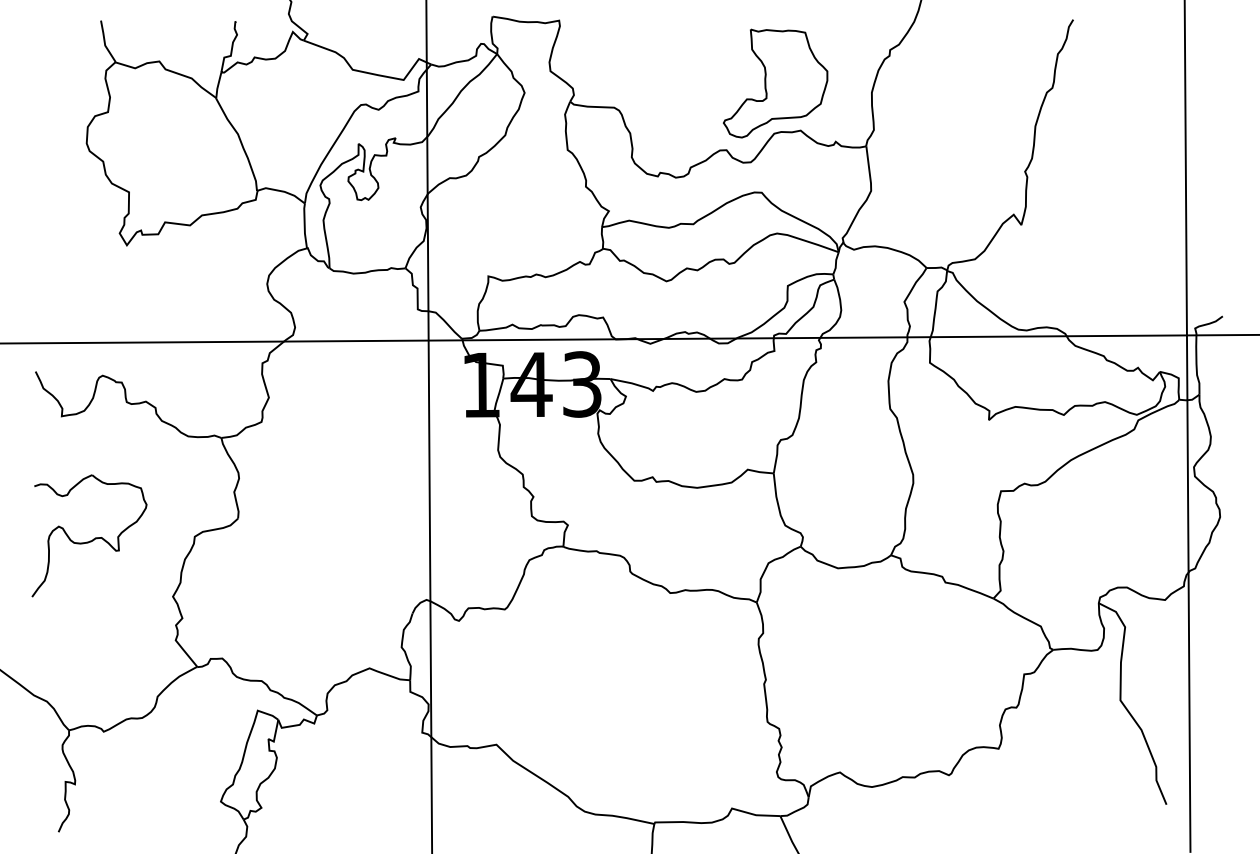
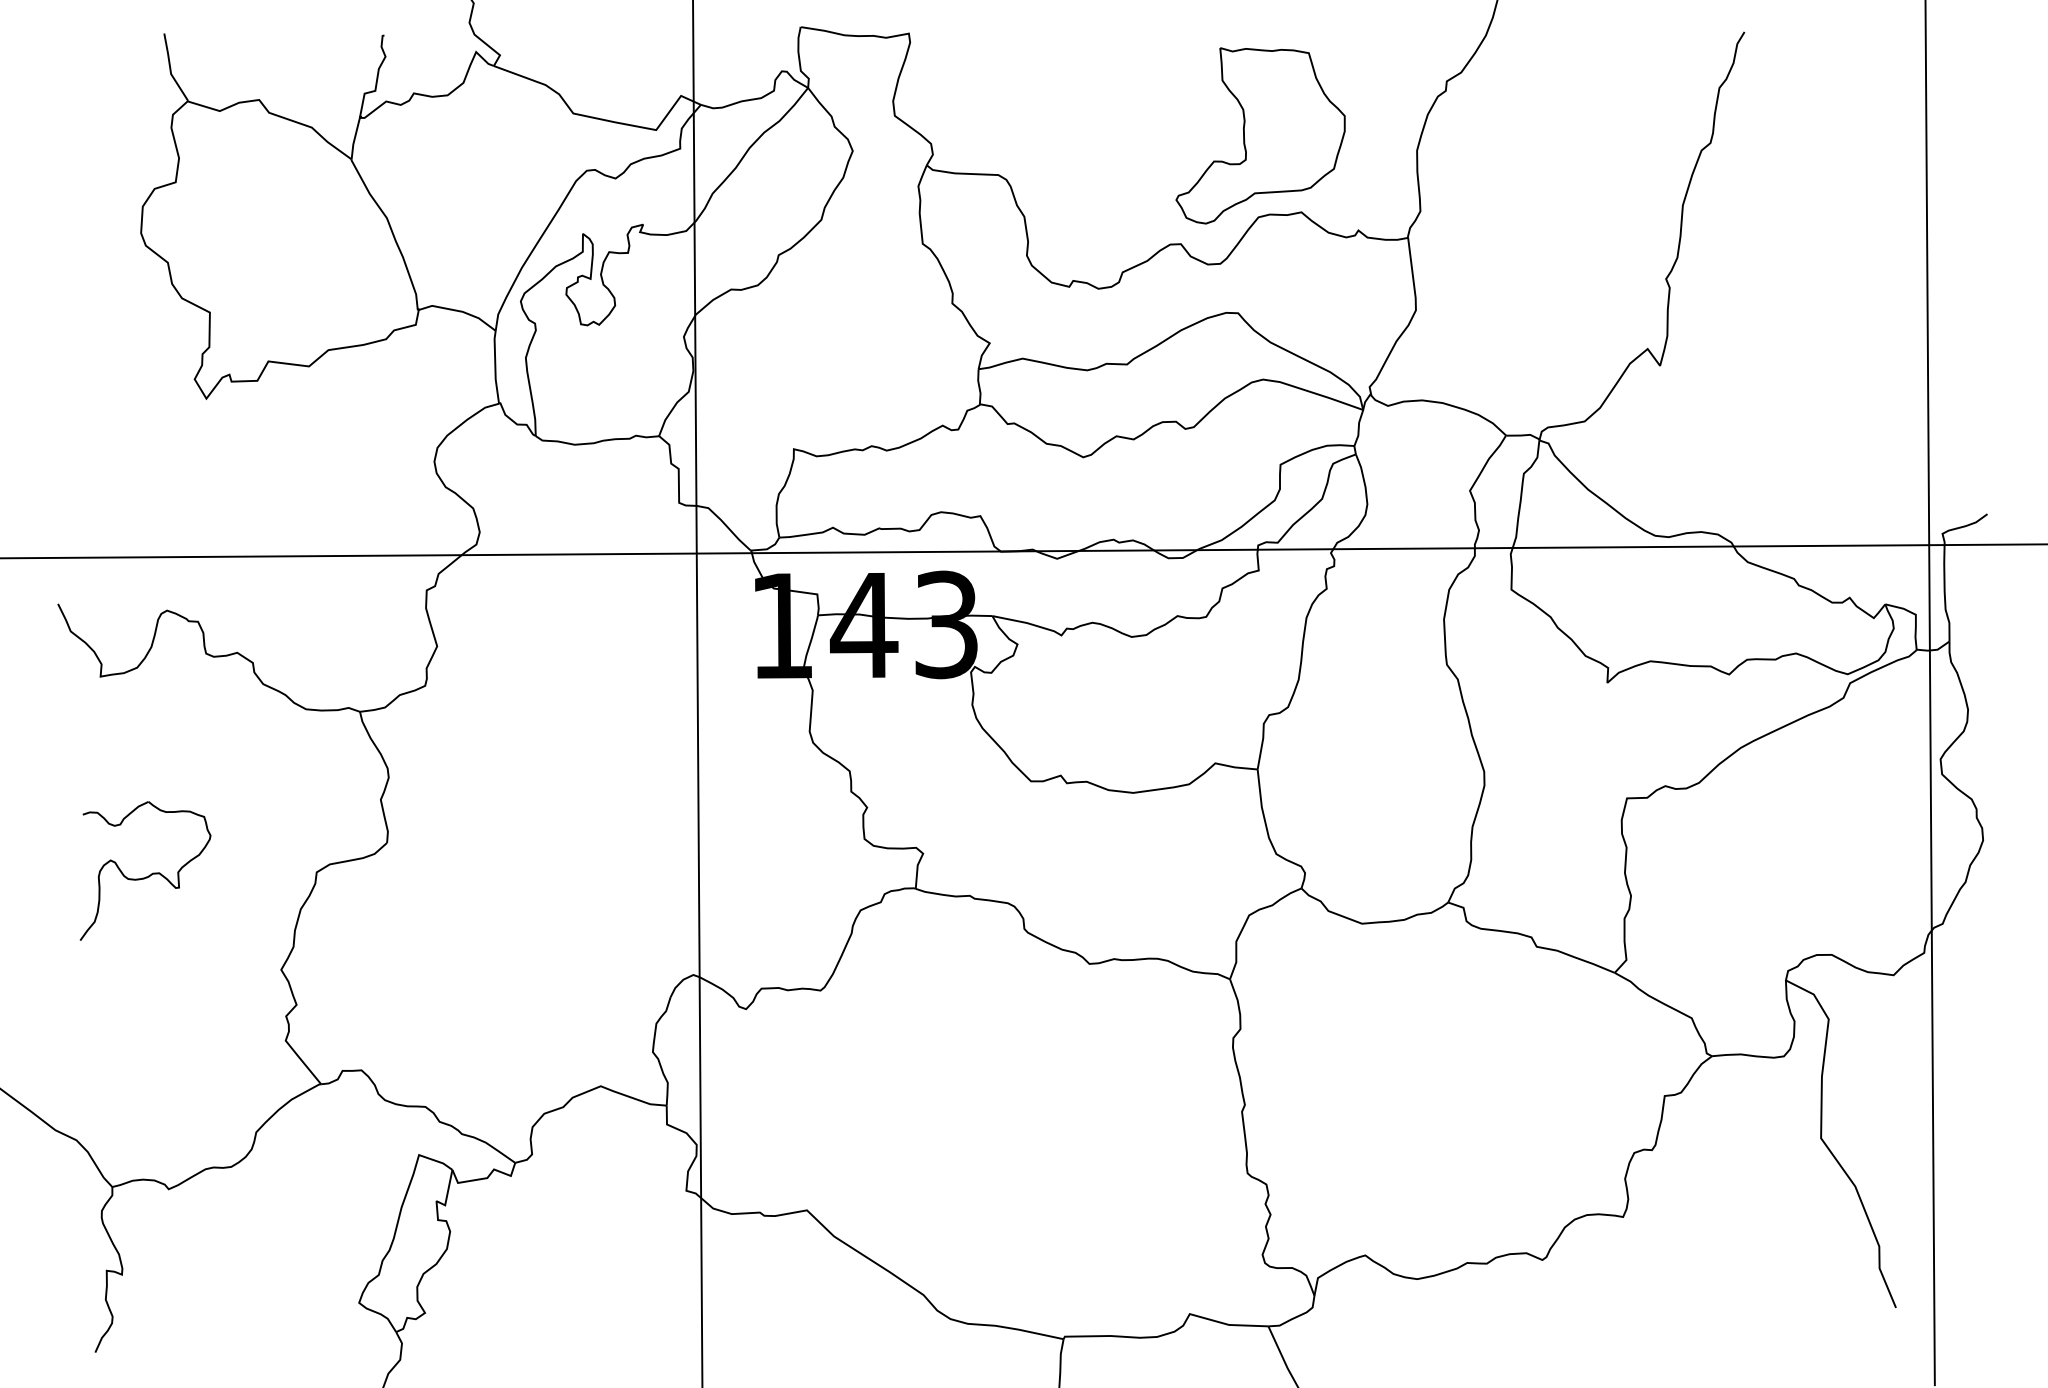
part: (89, 535) -> (145, 870), size x0.7

